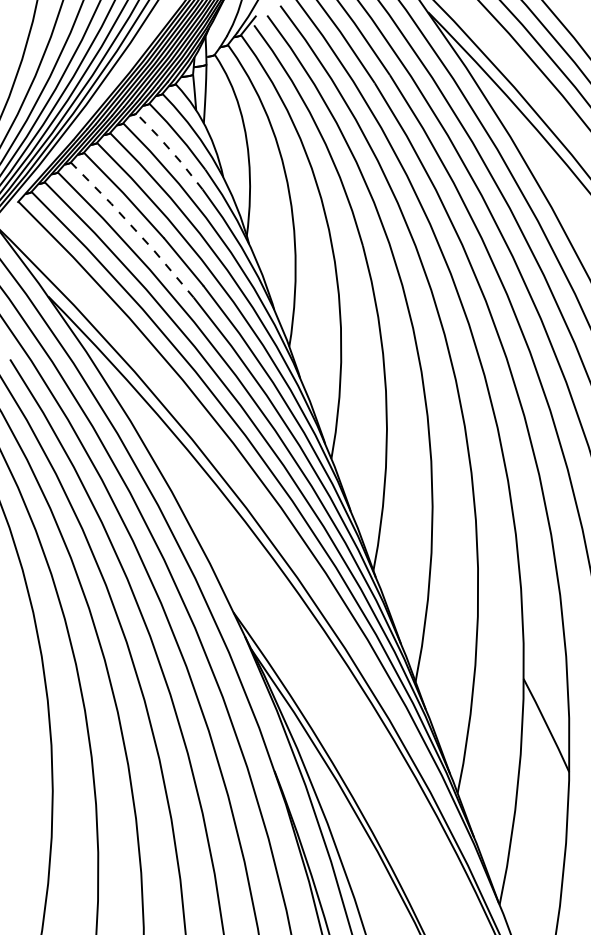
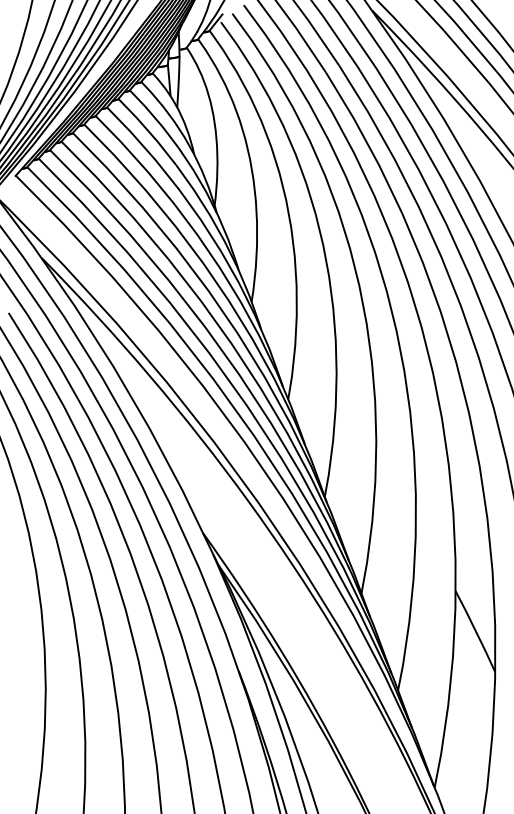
line: (169, 149) -> (147, 130), dashed -> solid
line: (134, 227) -> (116, 198), dashed -> solid

